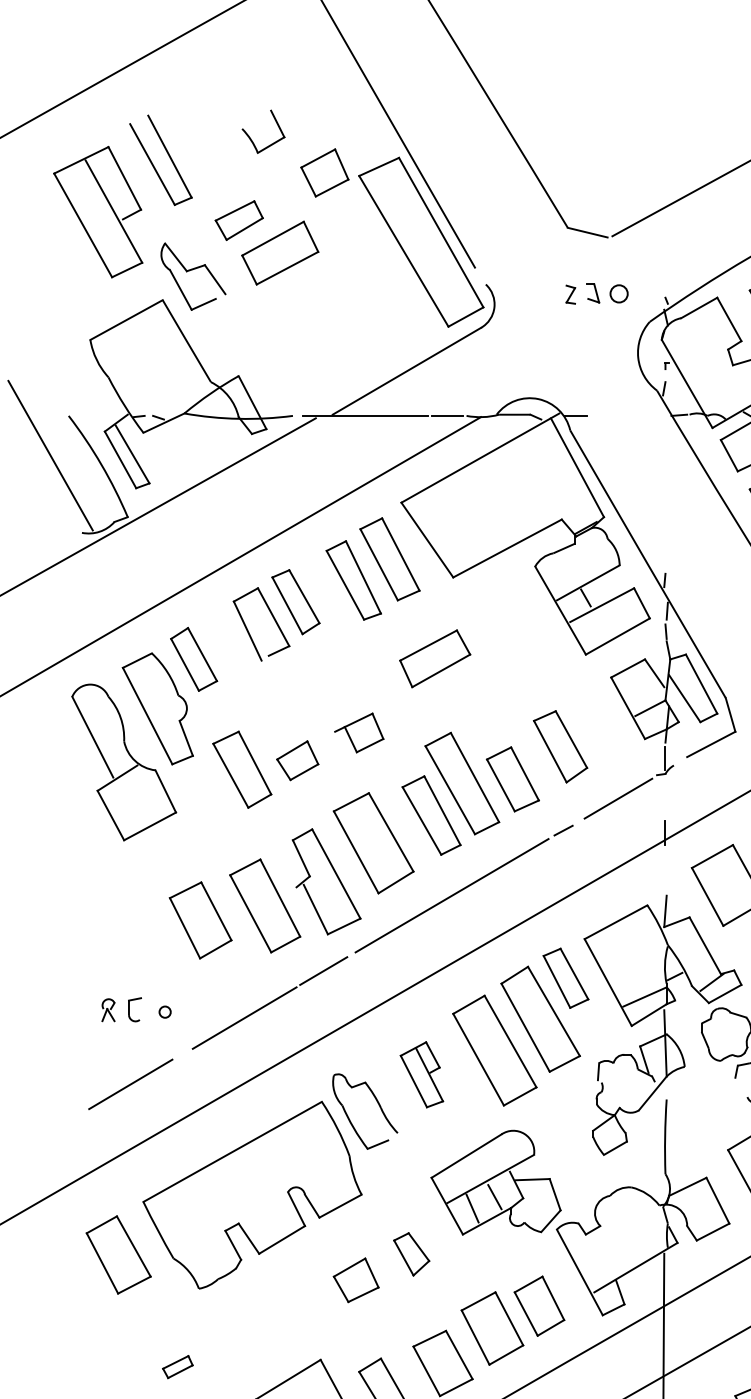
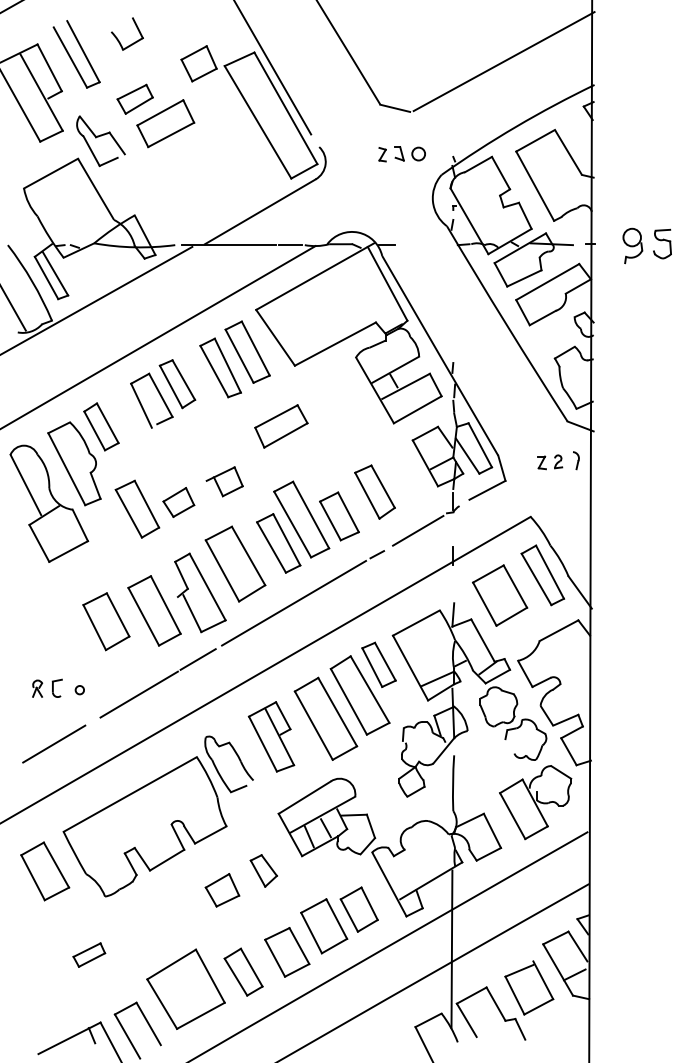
part: (253, 140) -> (119, 40), moved
part: (421, 1074) -> (271, 736), size x1.43
part: (178, 1366) -> (89, 954), size x1.43

